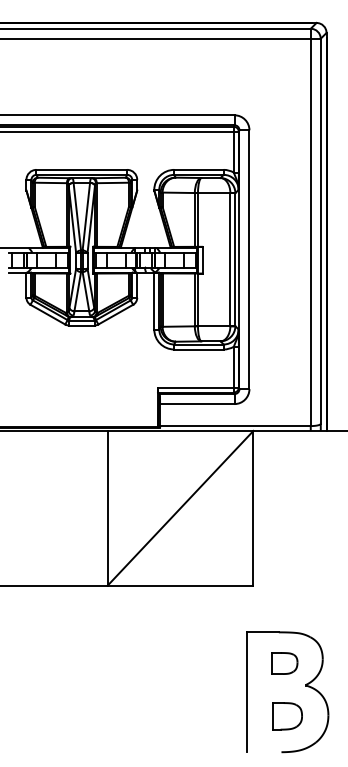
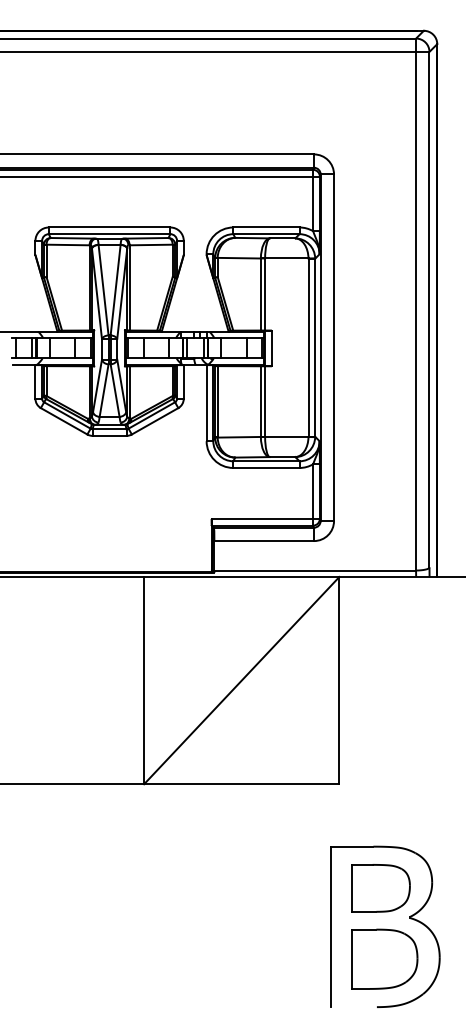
part: (284, 663) -> (380, 888), size x1.67
part: (287, 715) -> (384, 958), size x1.67

